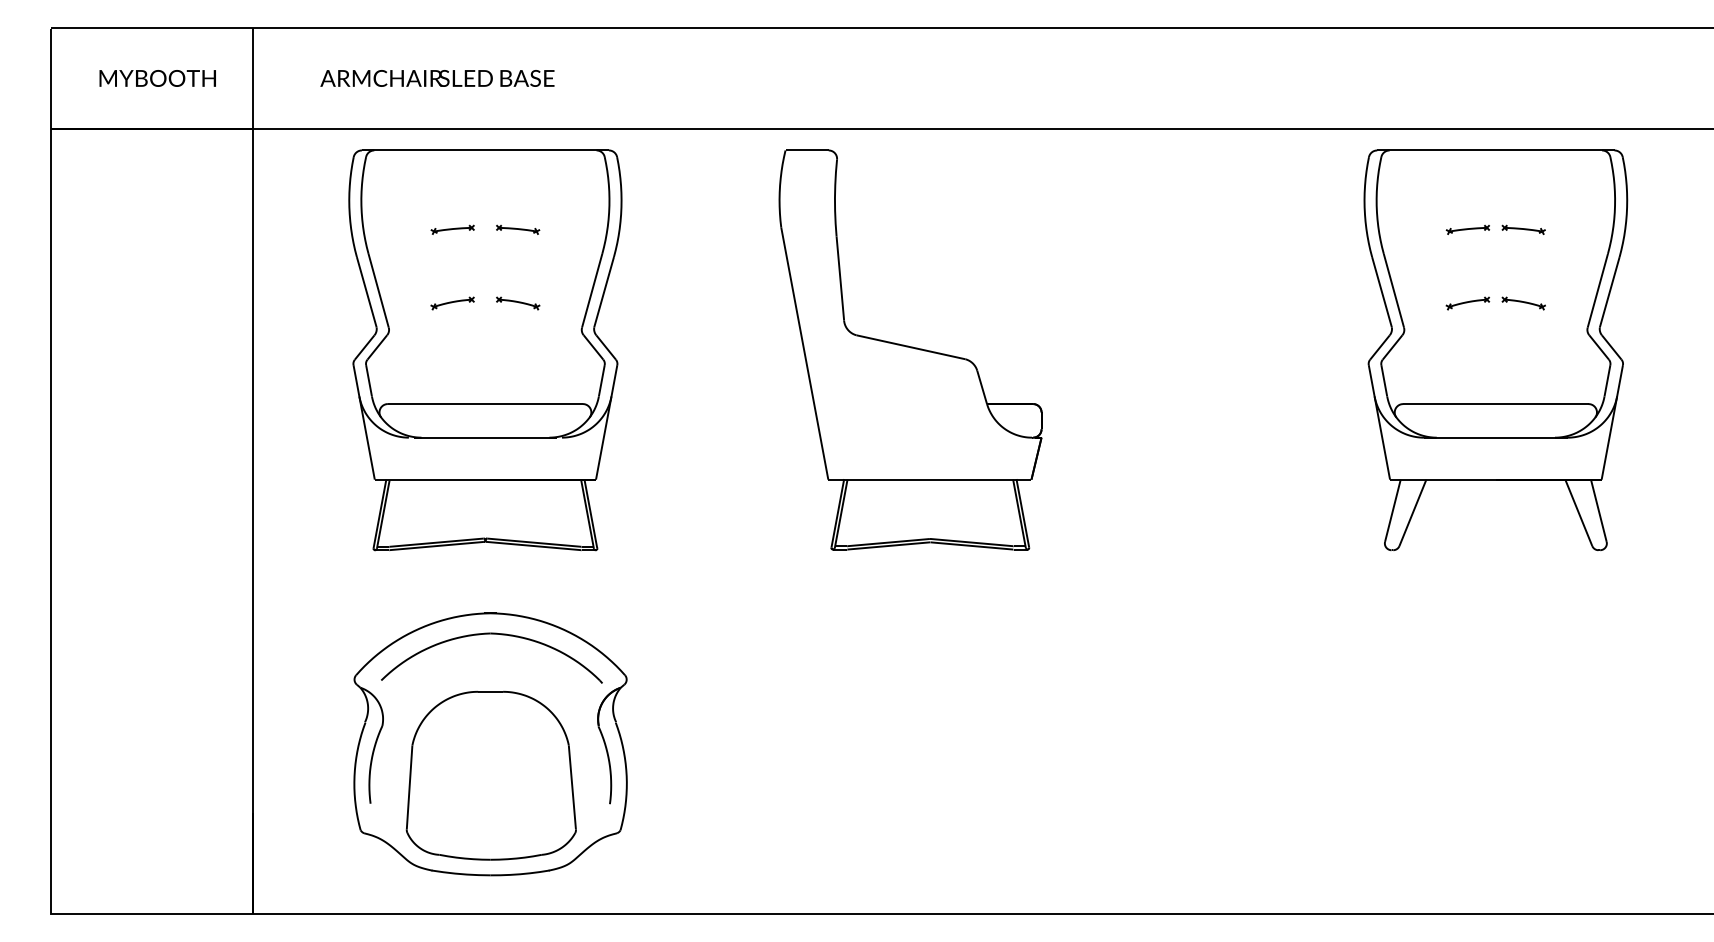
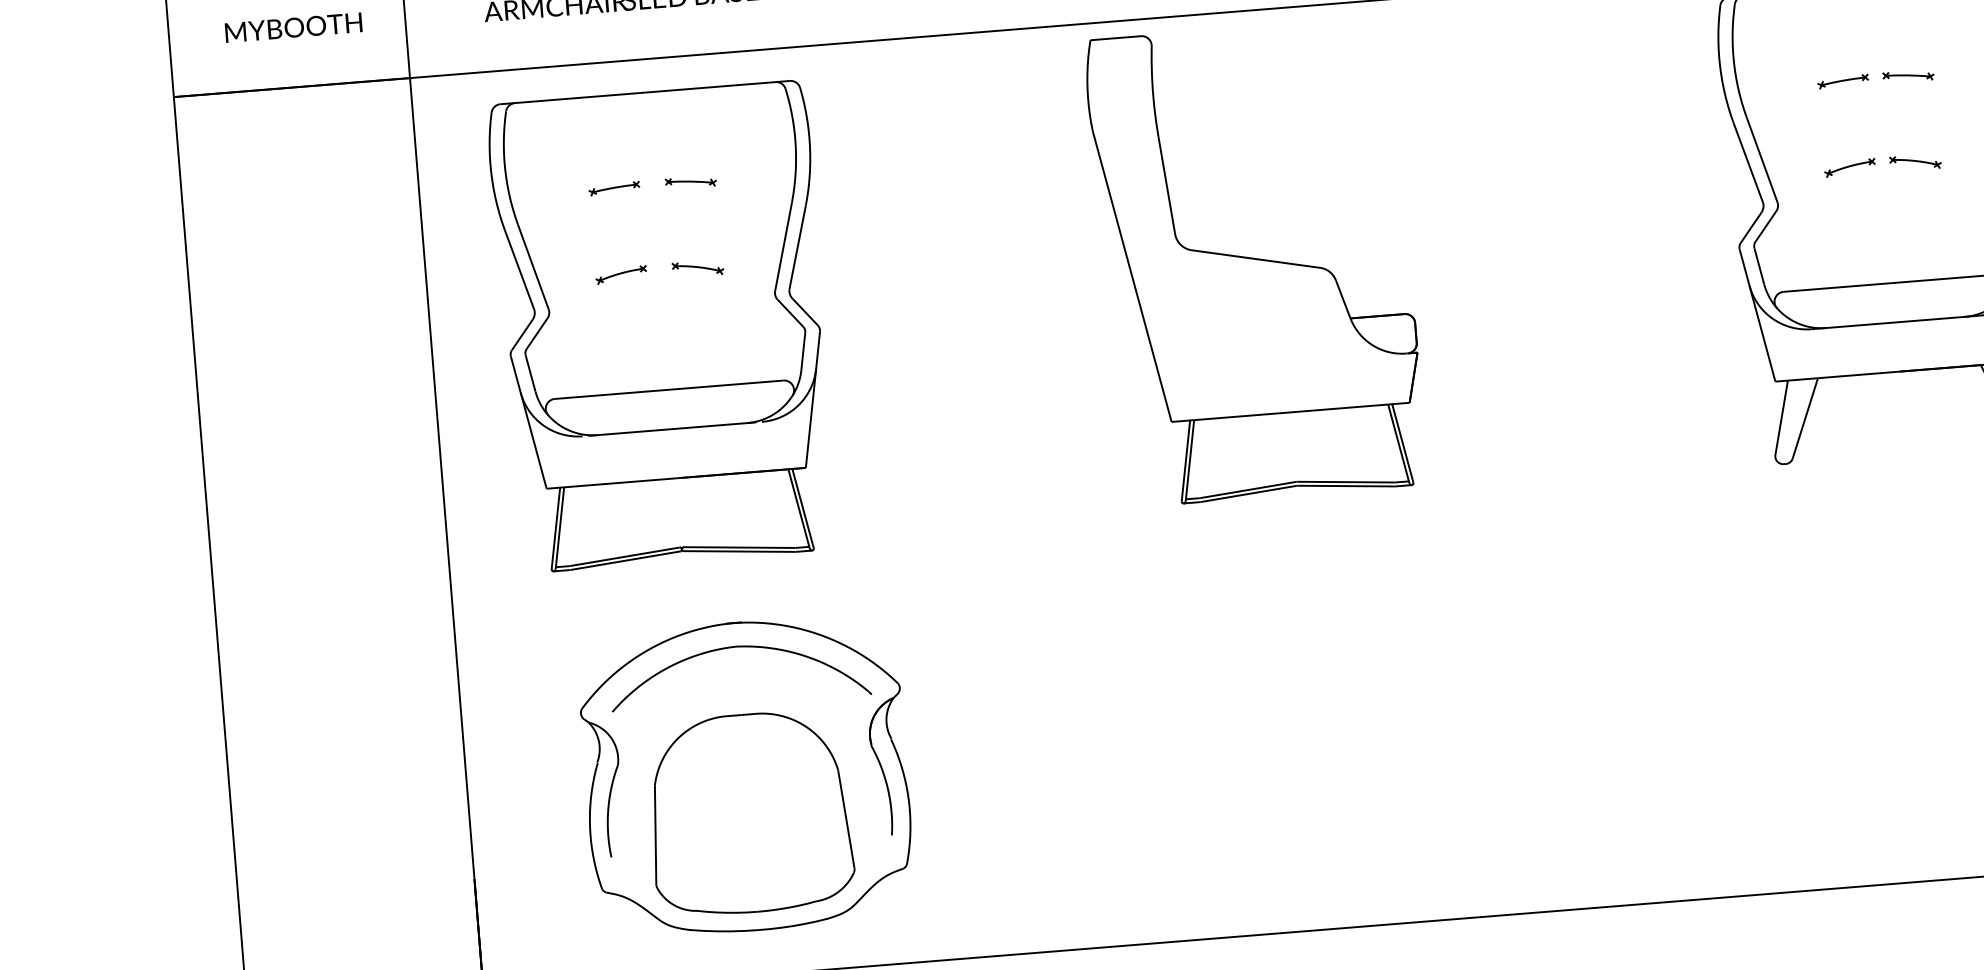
part: (910, 349) -> (1255, 261), moved
part: (485, 350) -> (664, 326), moved

